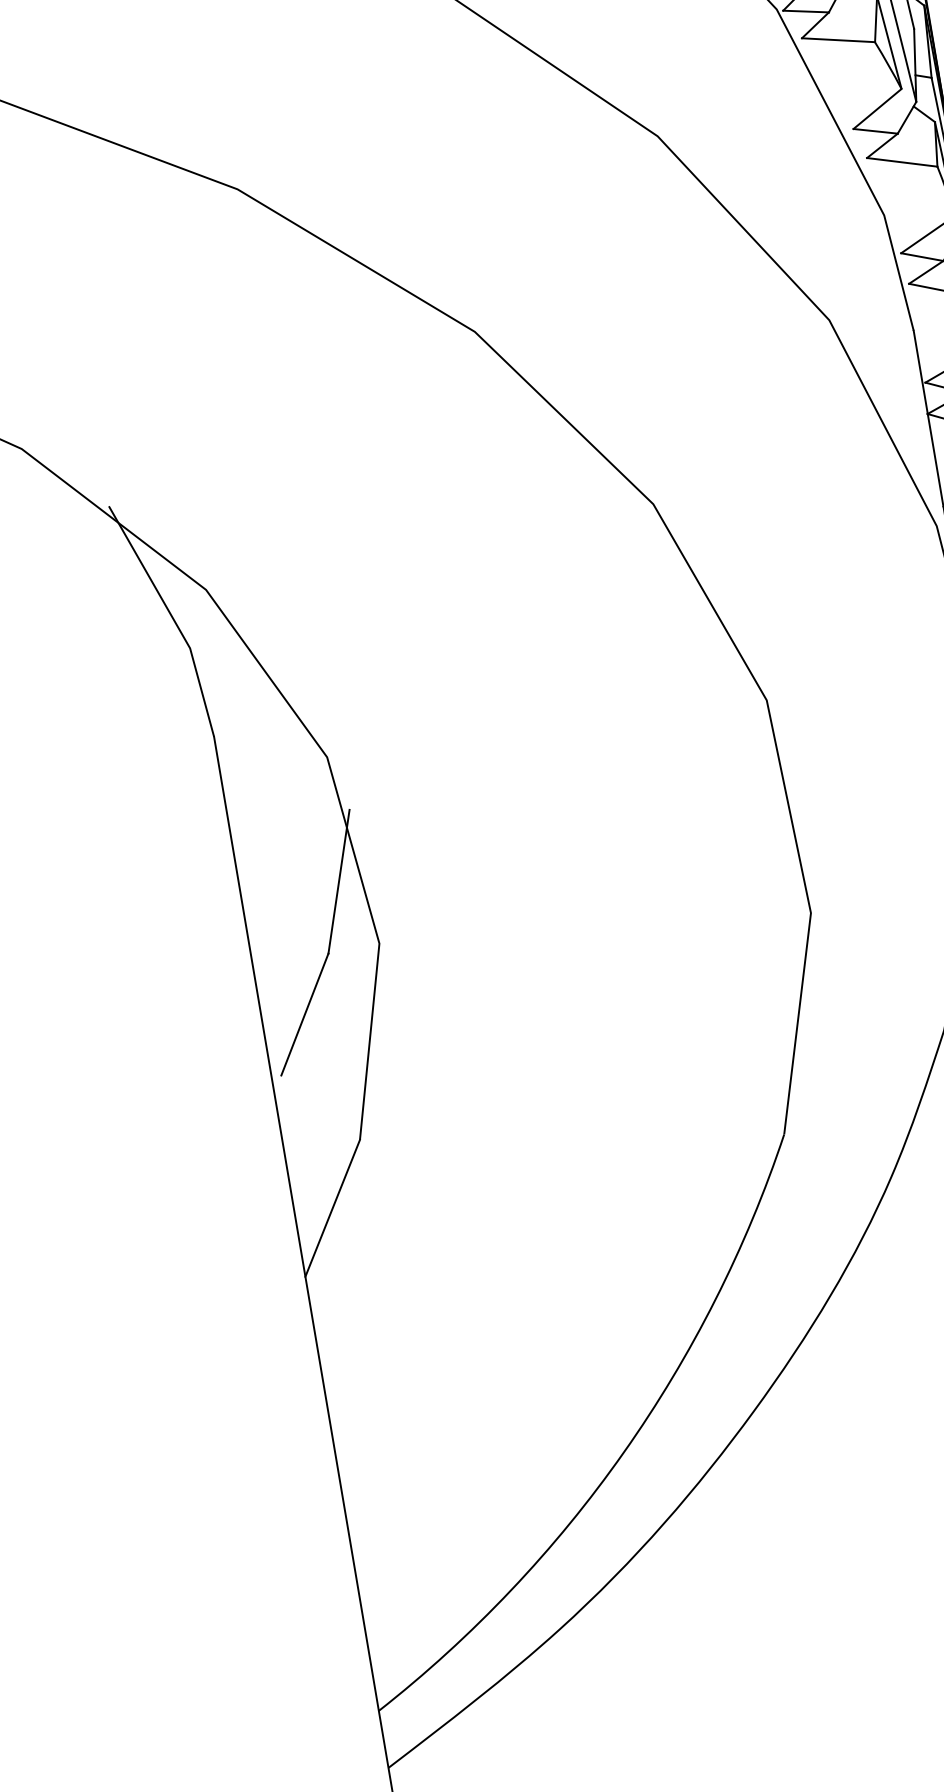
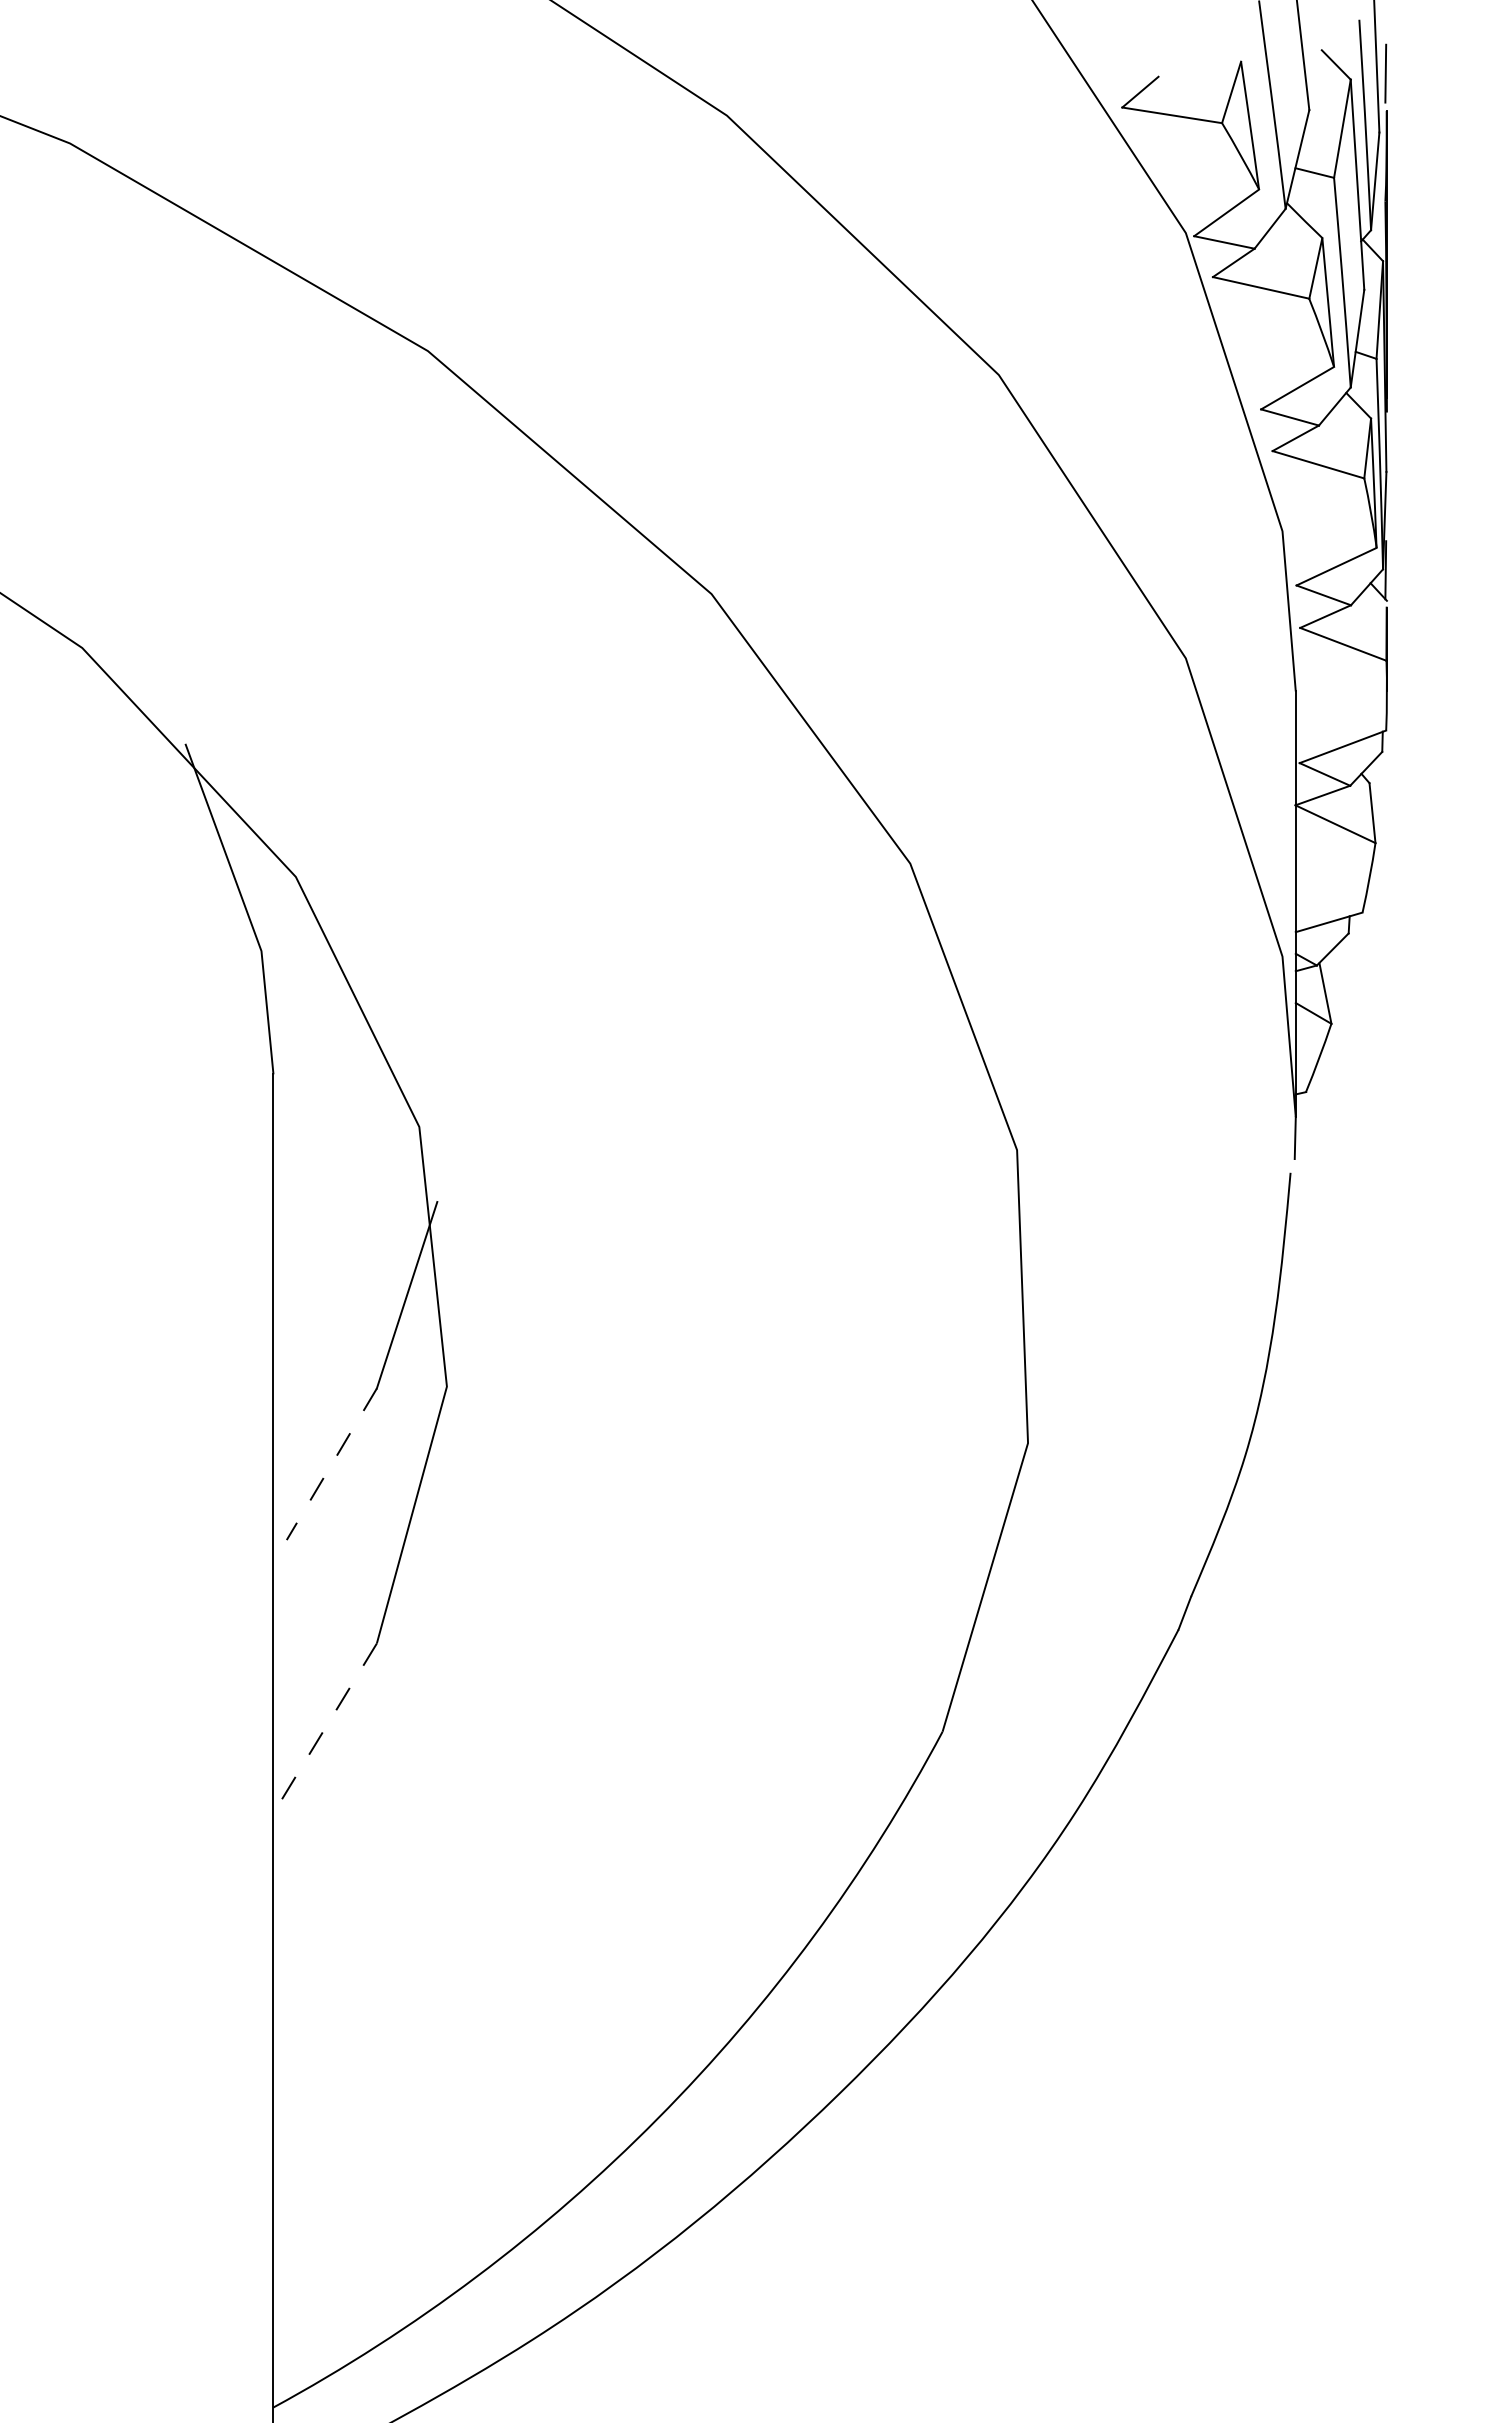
line: (304, 1014) -> (331, 1464), solid -> dashed
line: (332, 1208) -> (324, 1728), solid -> dashed

